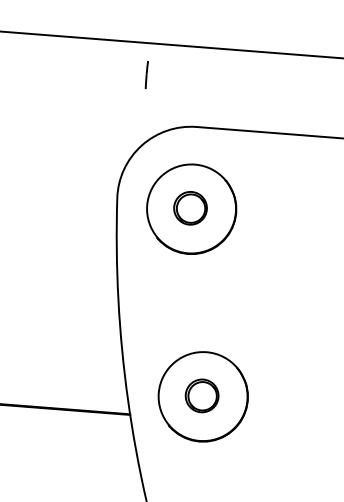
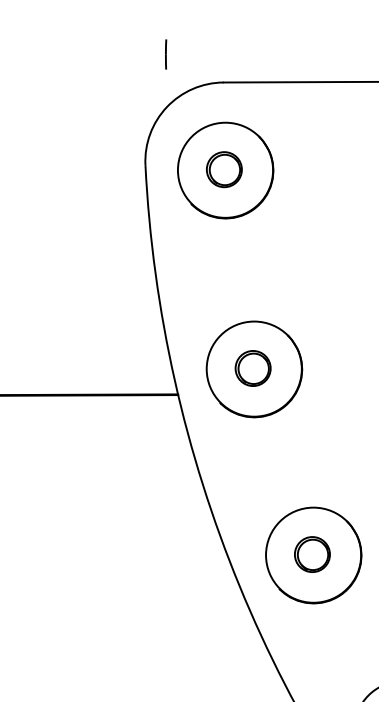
line: (147, 75) -> (166, 54), moved

